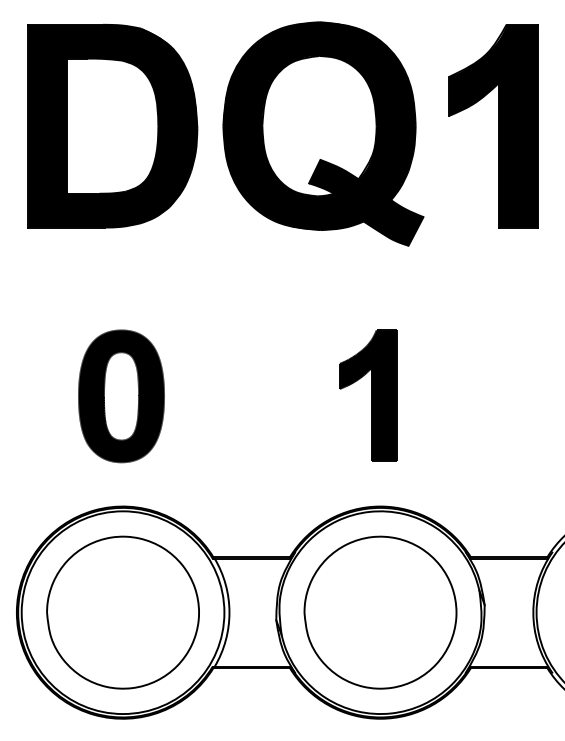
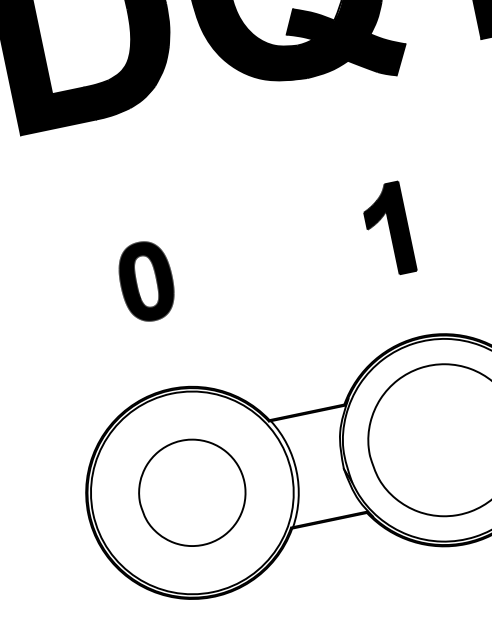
part: (368, 395) -> (388, 230), size x0.7
part: (121, 396) -> (146, 281), size x0.6
part: (122, 612) -> (191, 492), size x0.7

